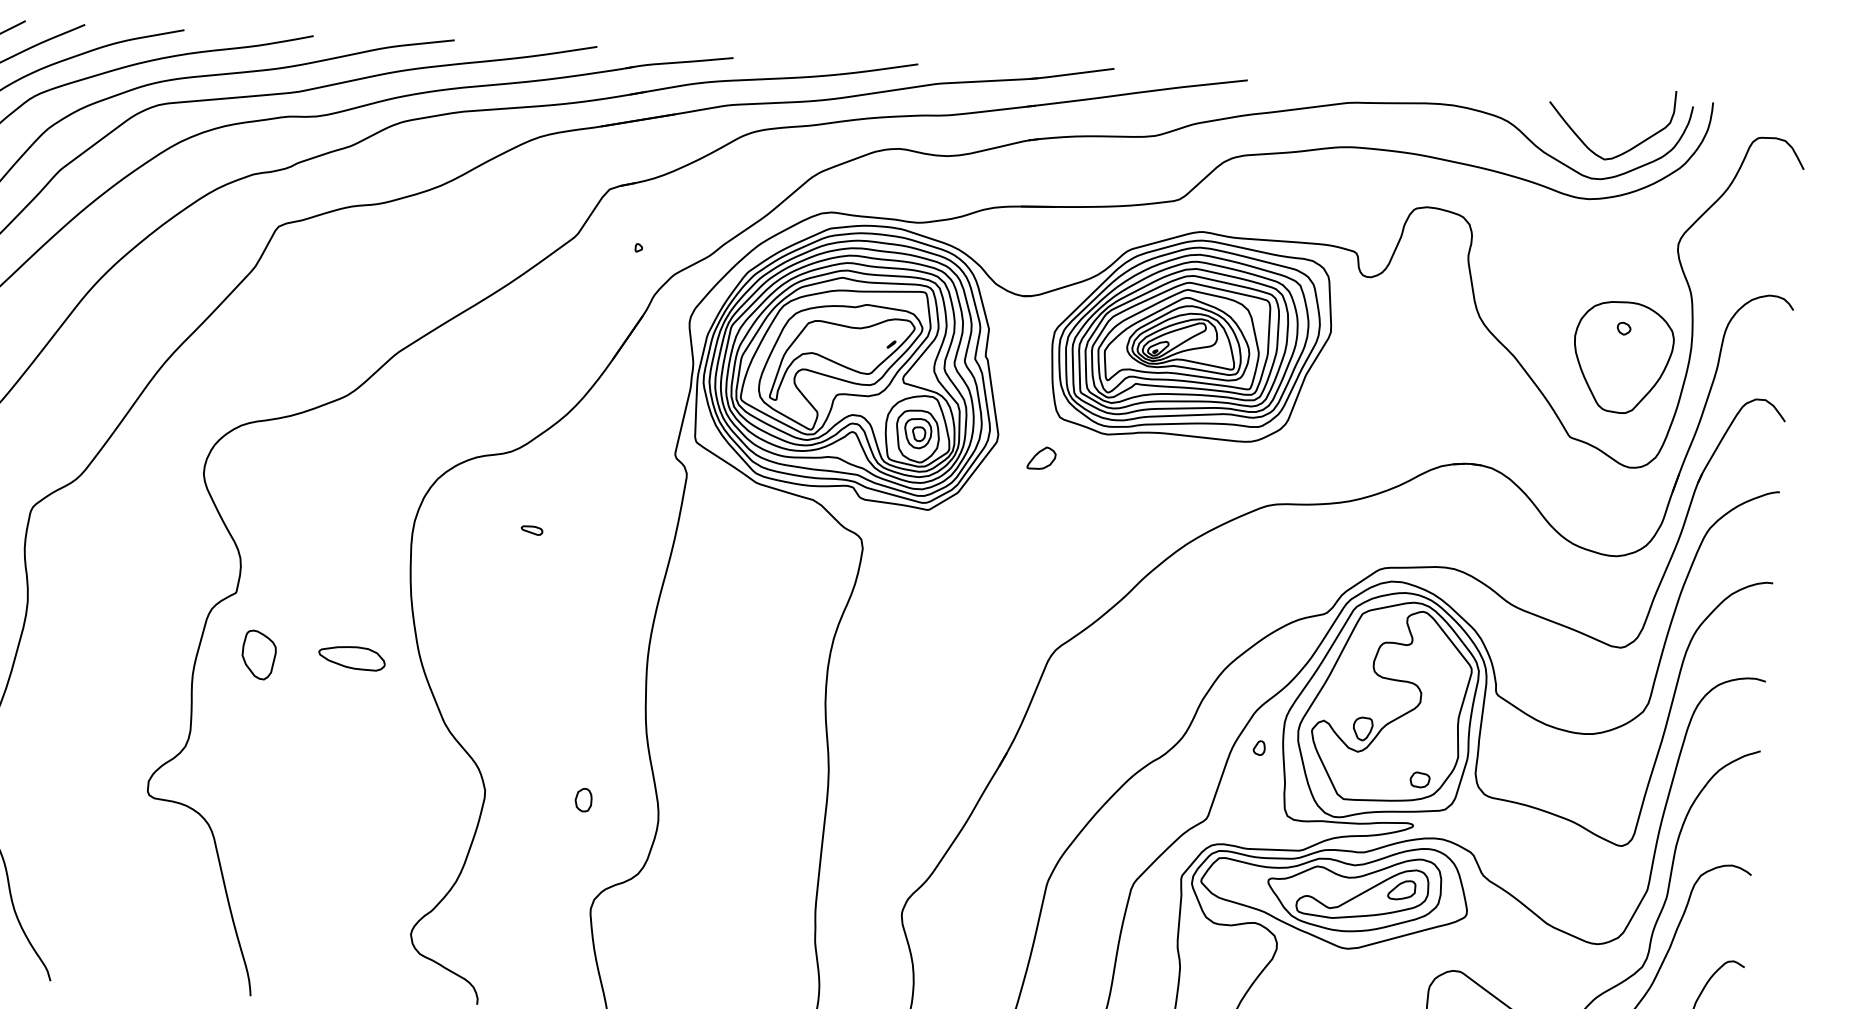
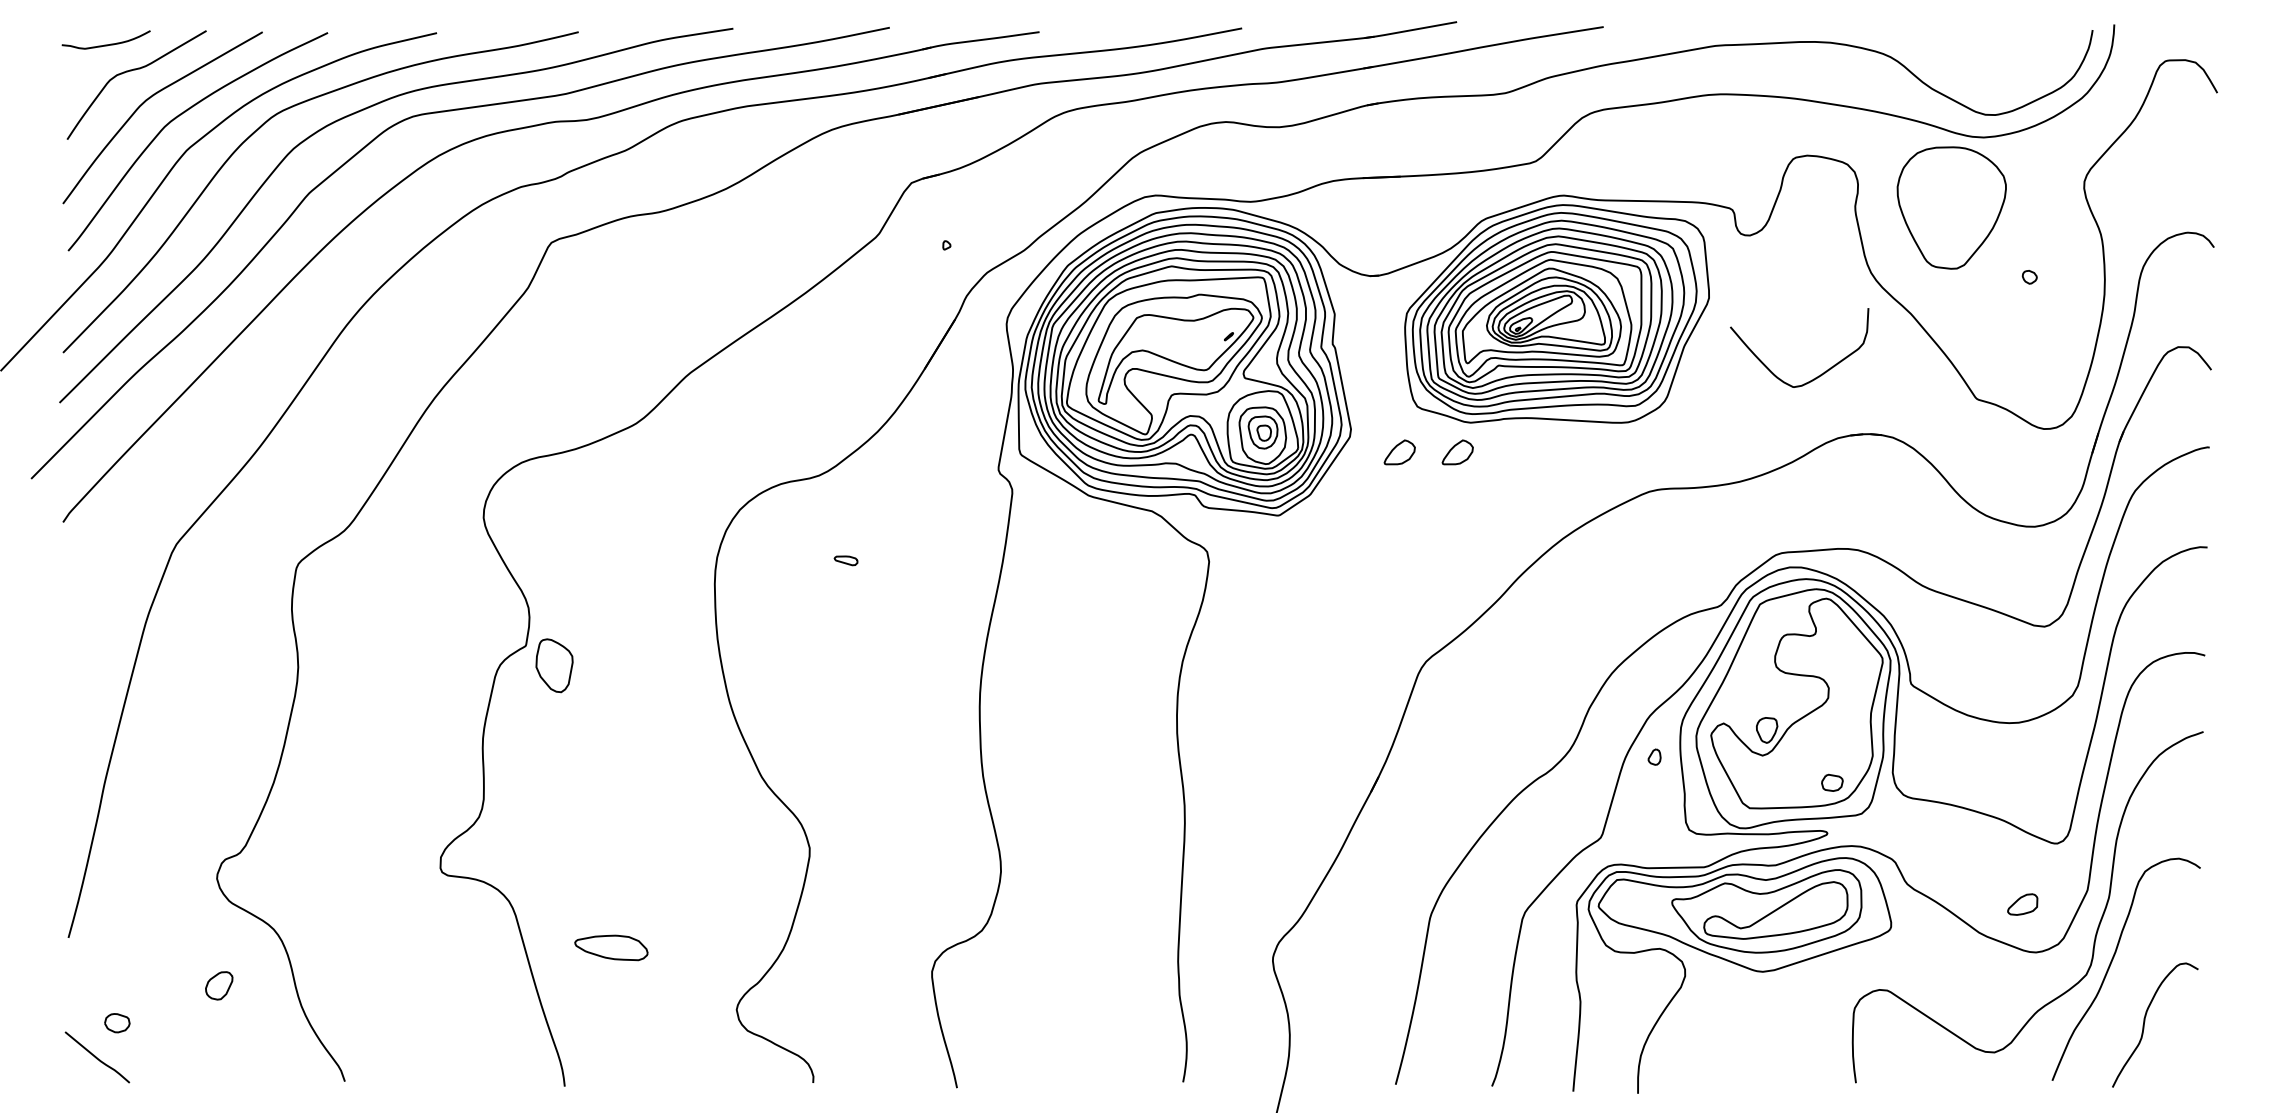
curve: (1627, 150) -> (1818, 375), moved
part: (1623, 357) -> (1951, 207), moved
part: (1094, 461) -> (1457, 452), added
part: (259, 654) -> (554, 665), moved
part: (352, 657) -> (611, 947), moved
part: (583, 799) -> (917, 852), removed
part: (1401, 890) -> (2022, 904), moved

